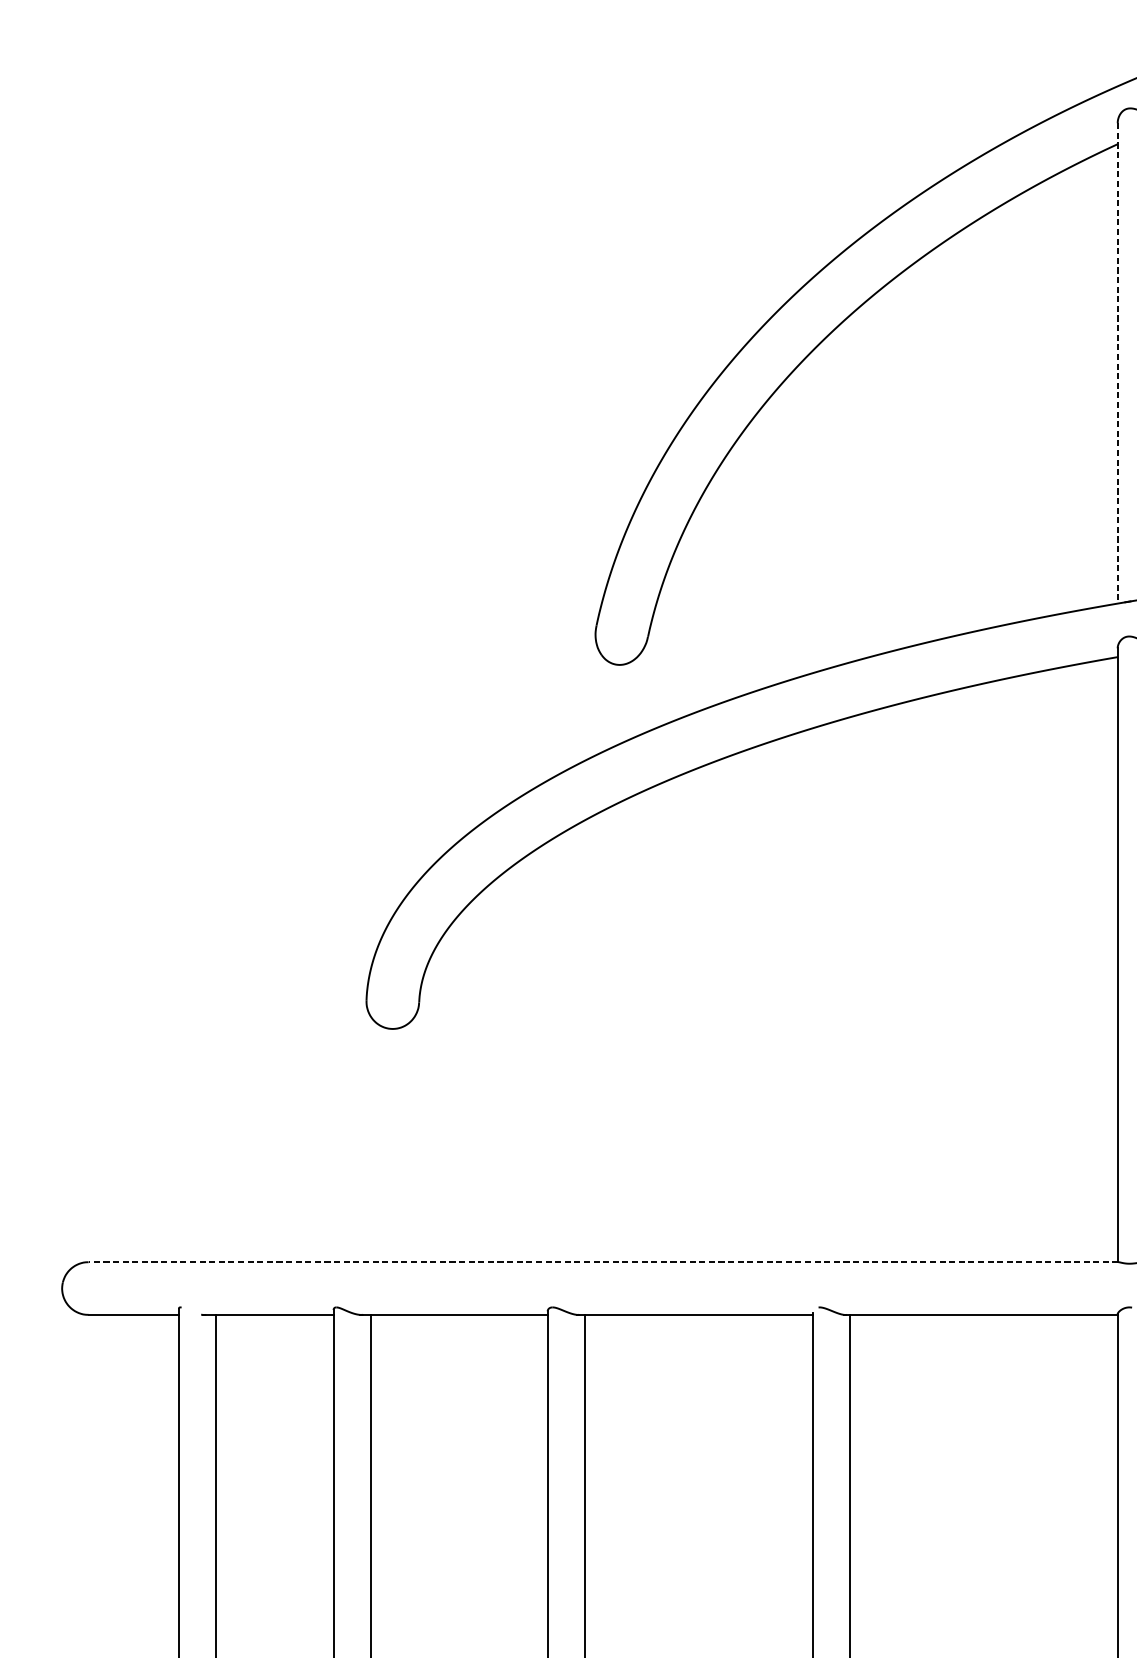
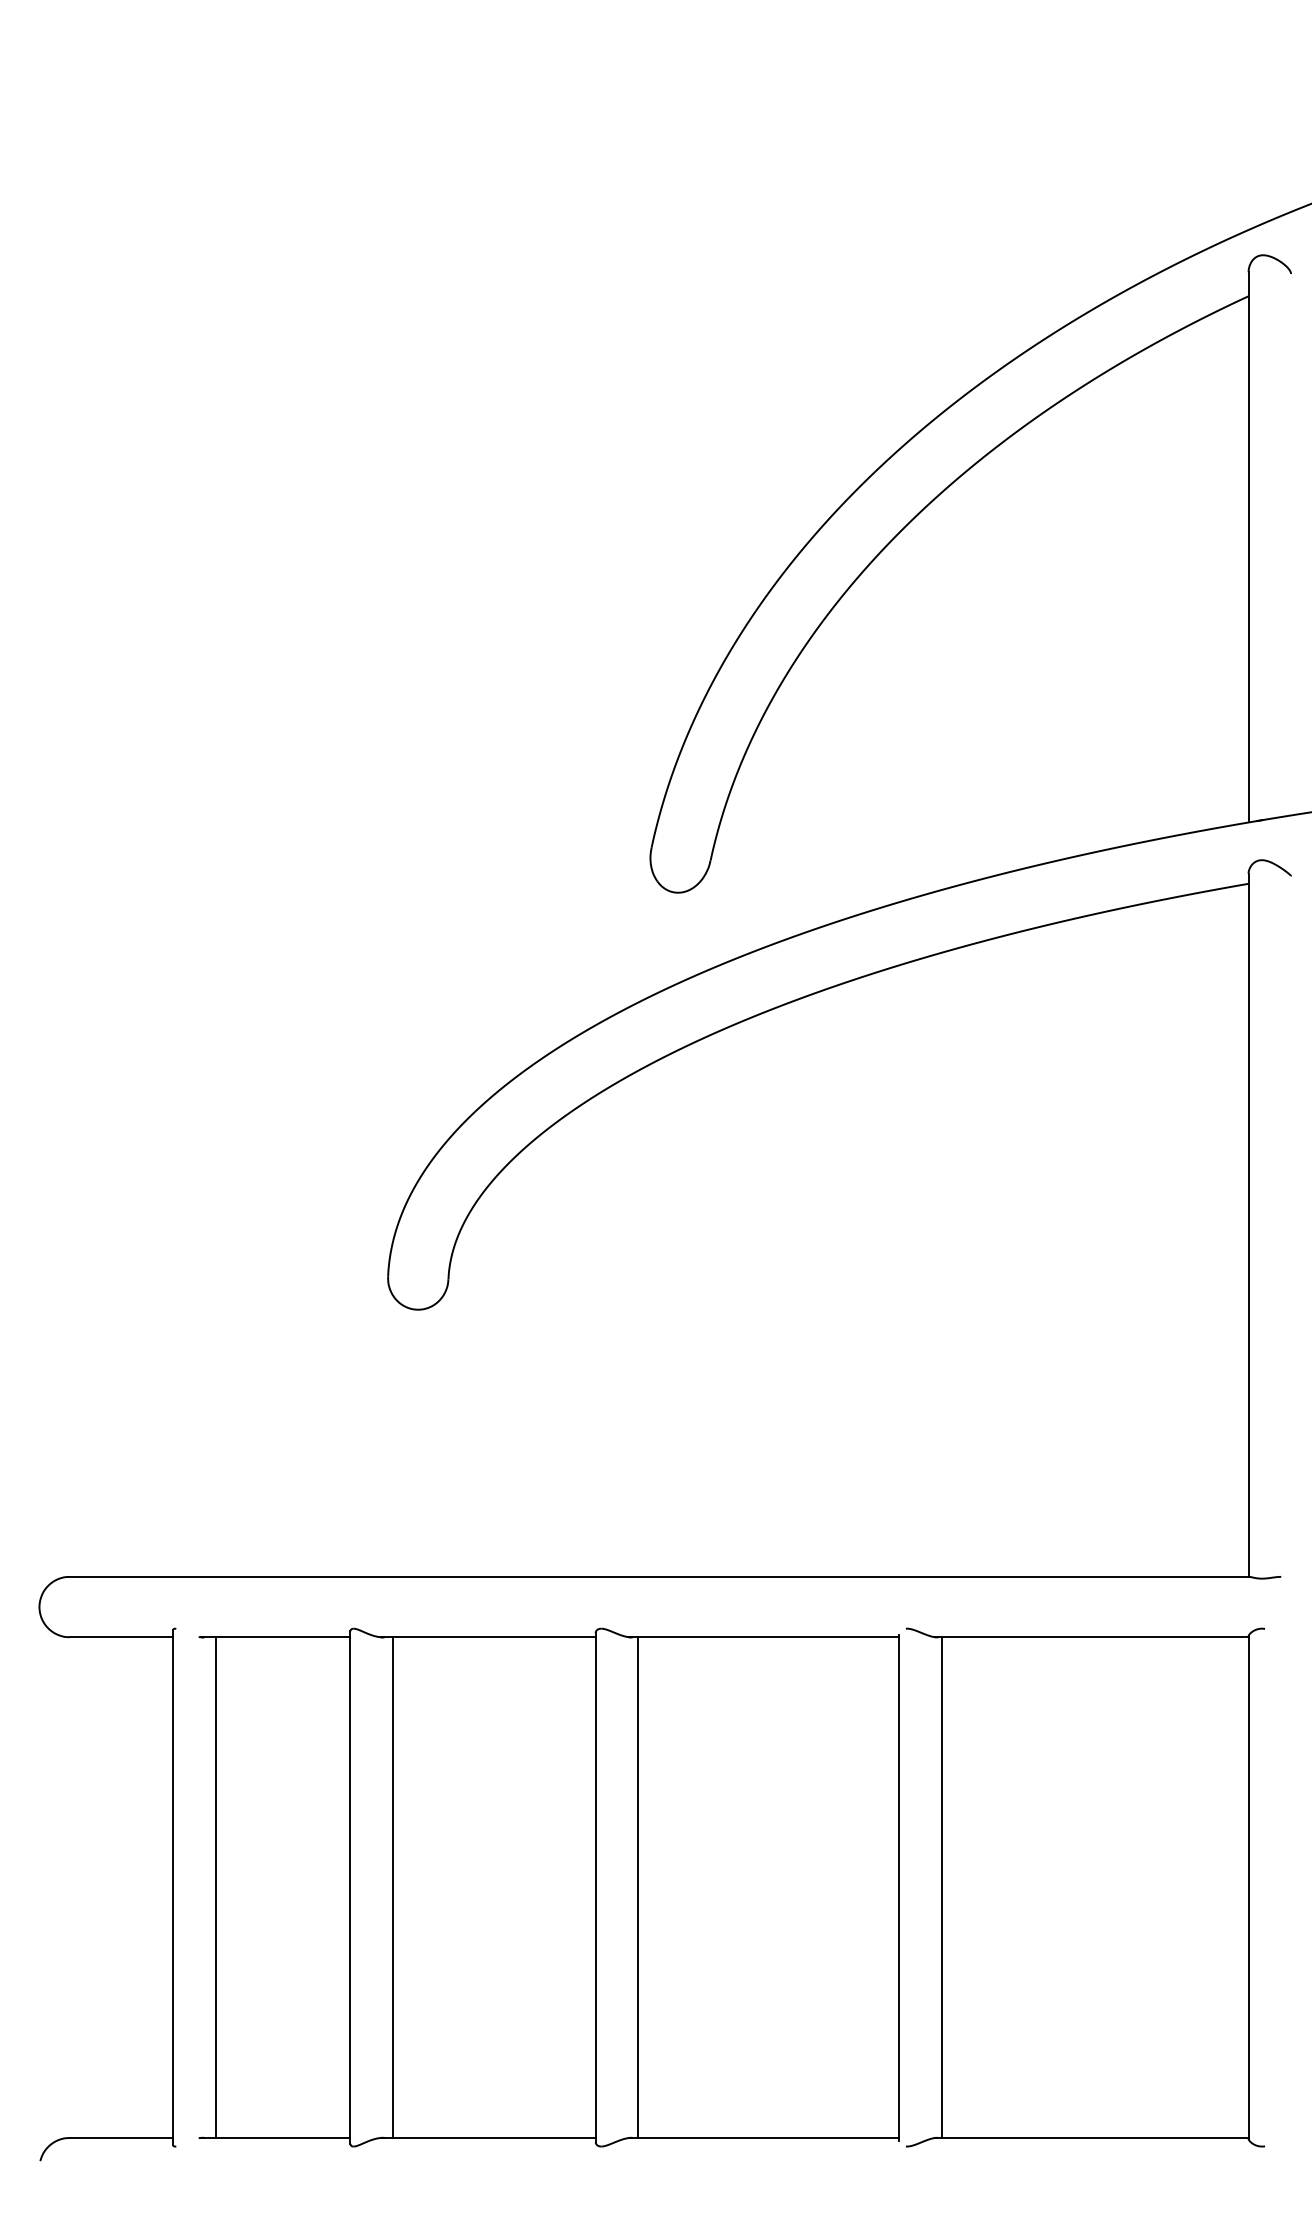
line: (1117, 363) -> (1248, 547), dashed -> solid
line: (603, 1261) -> (659, 1576), dashed -> solid

